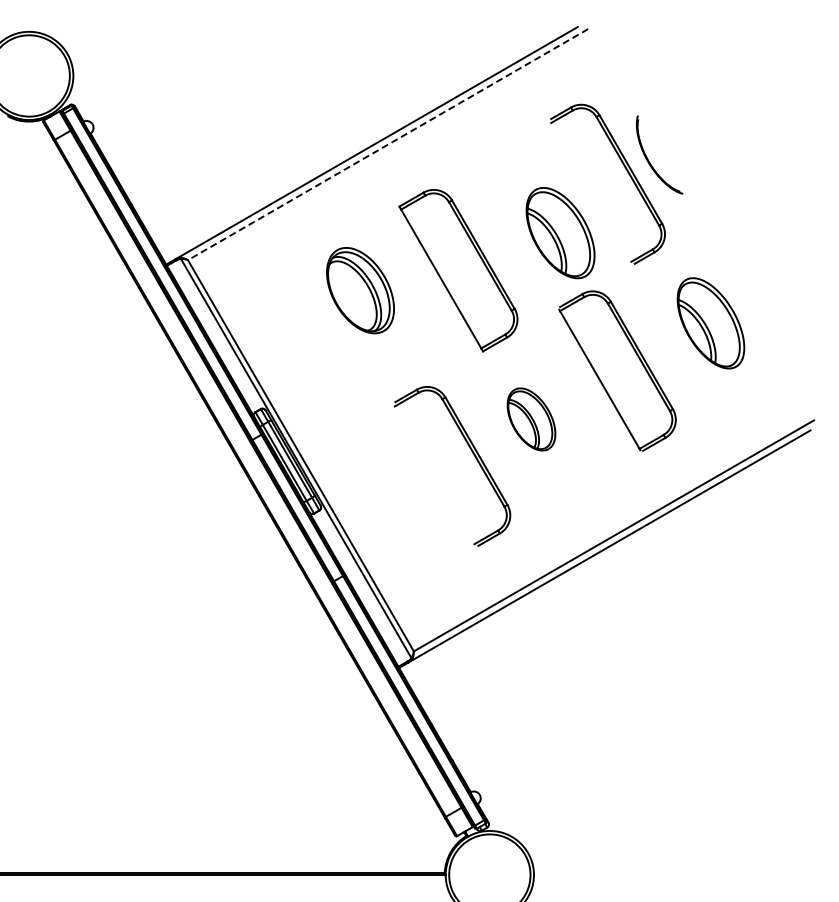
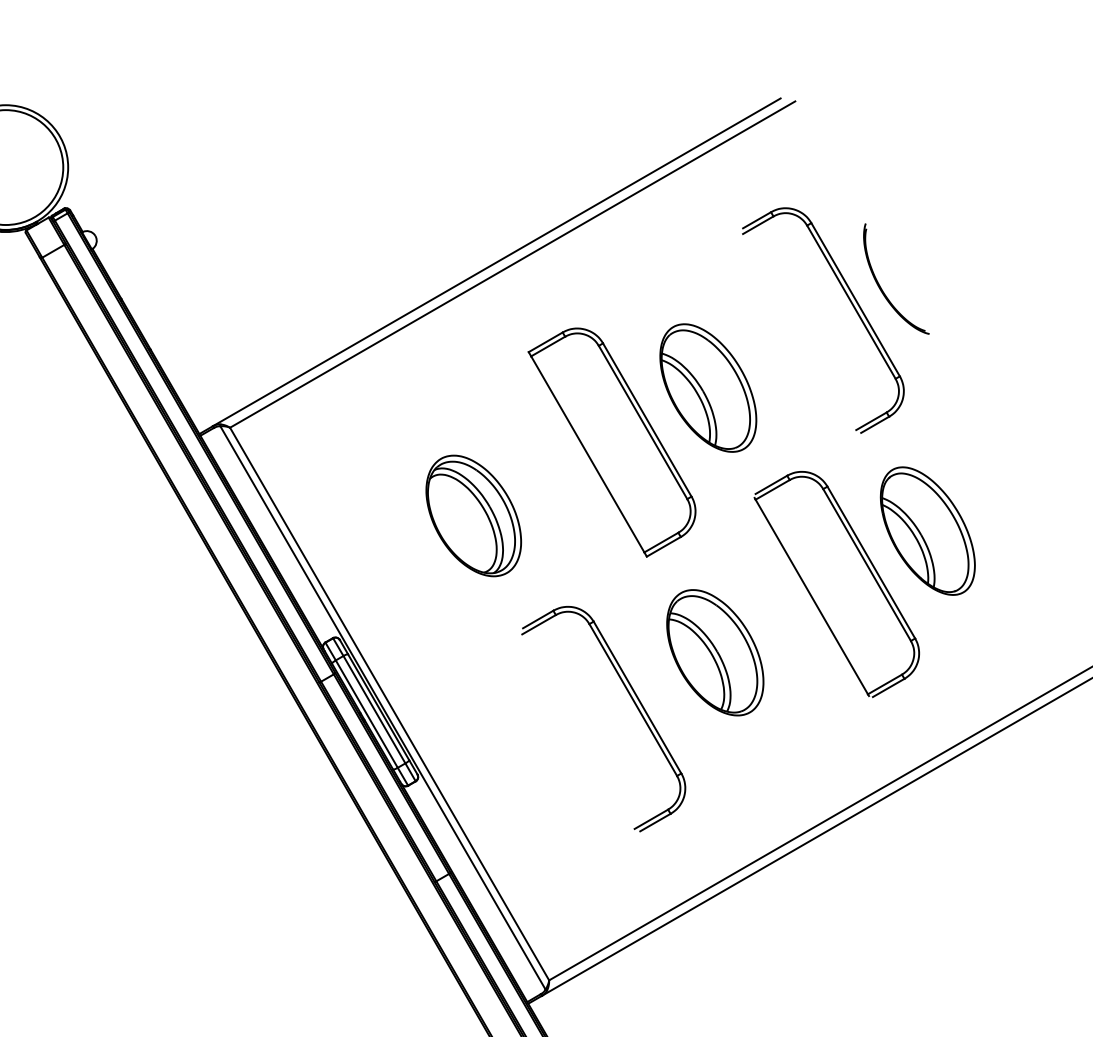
line: (387, 144) -> (511, 264), dashed -> solid
part: (560, 233) -> (708, 388), moved
part: (360, 290) -> (473, 515), moved
part: (710, 323) -> (927, 531), moved
part: (531, 419) -> (715, 652), size x1.43

